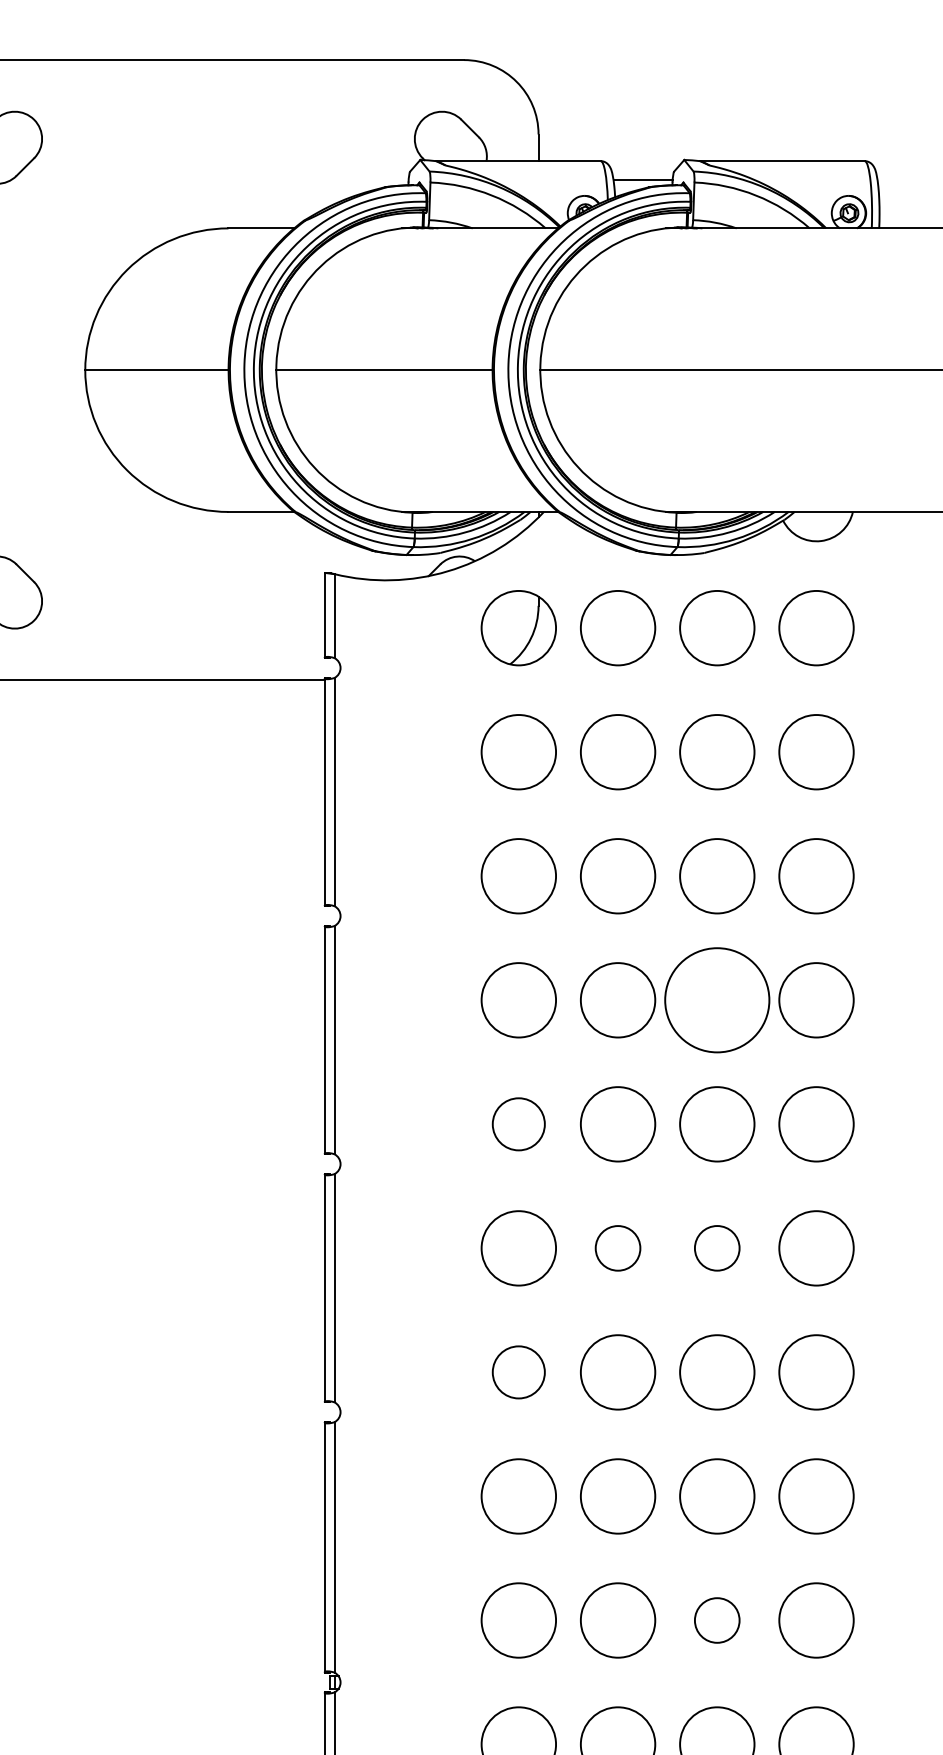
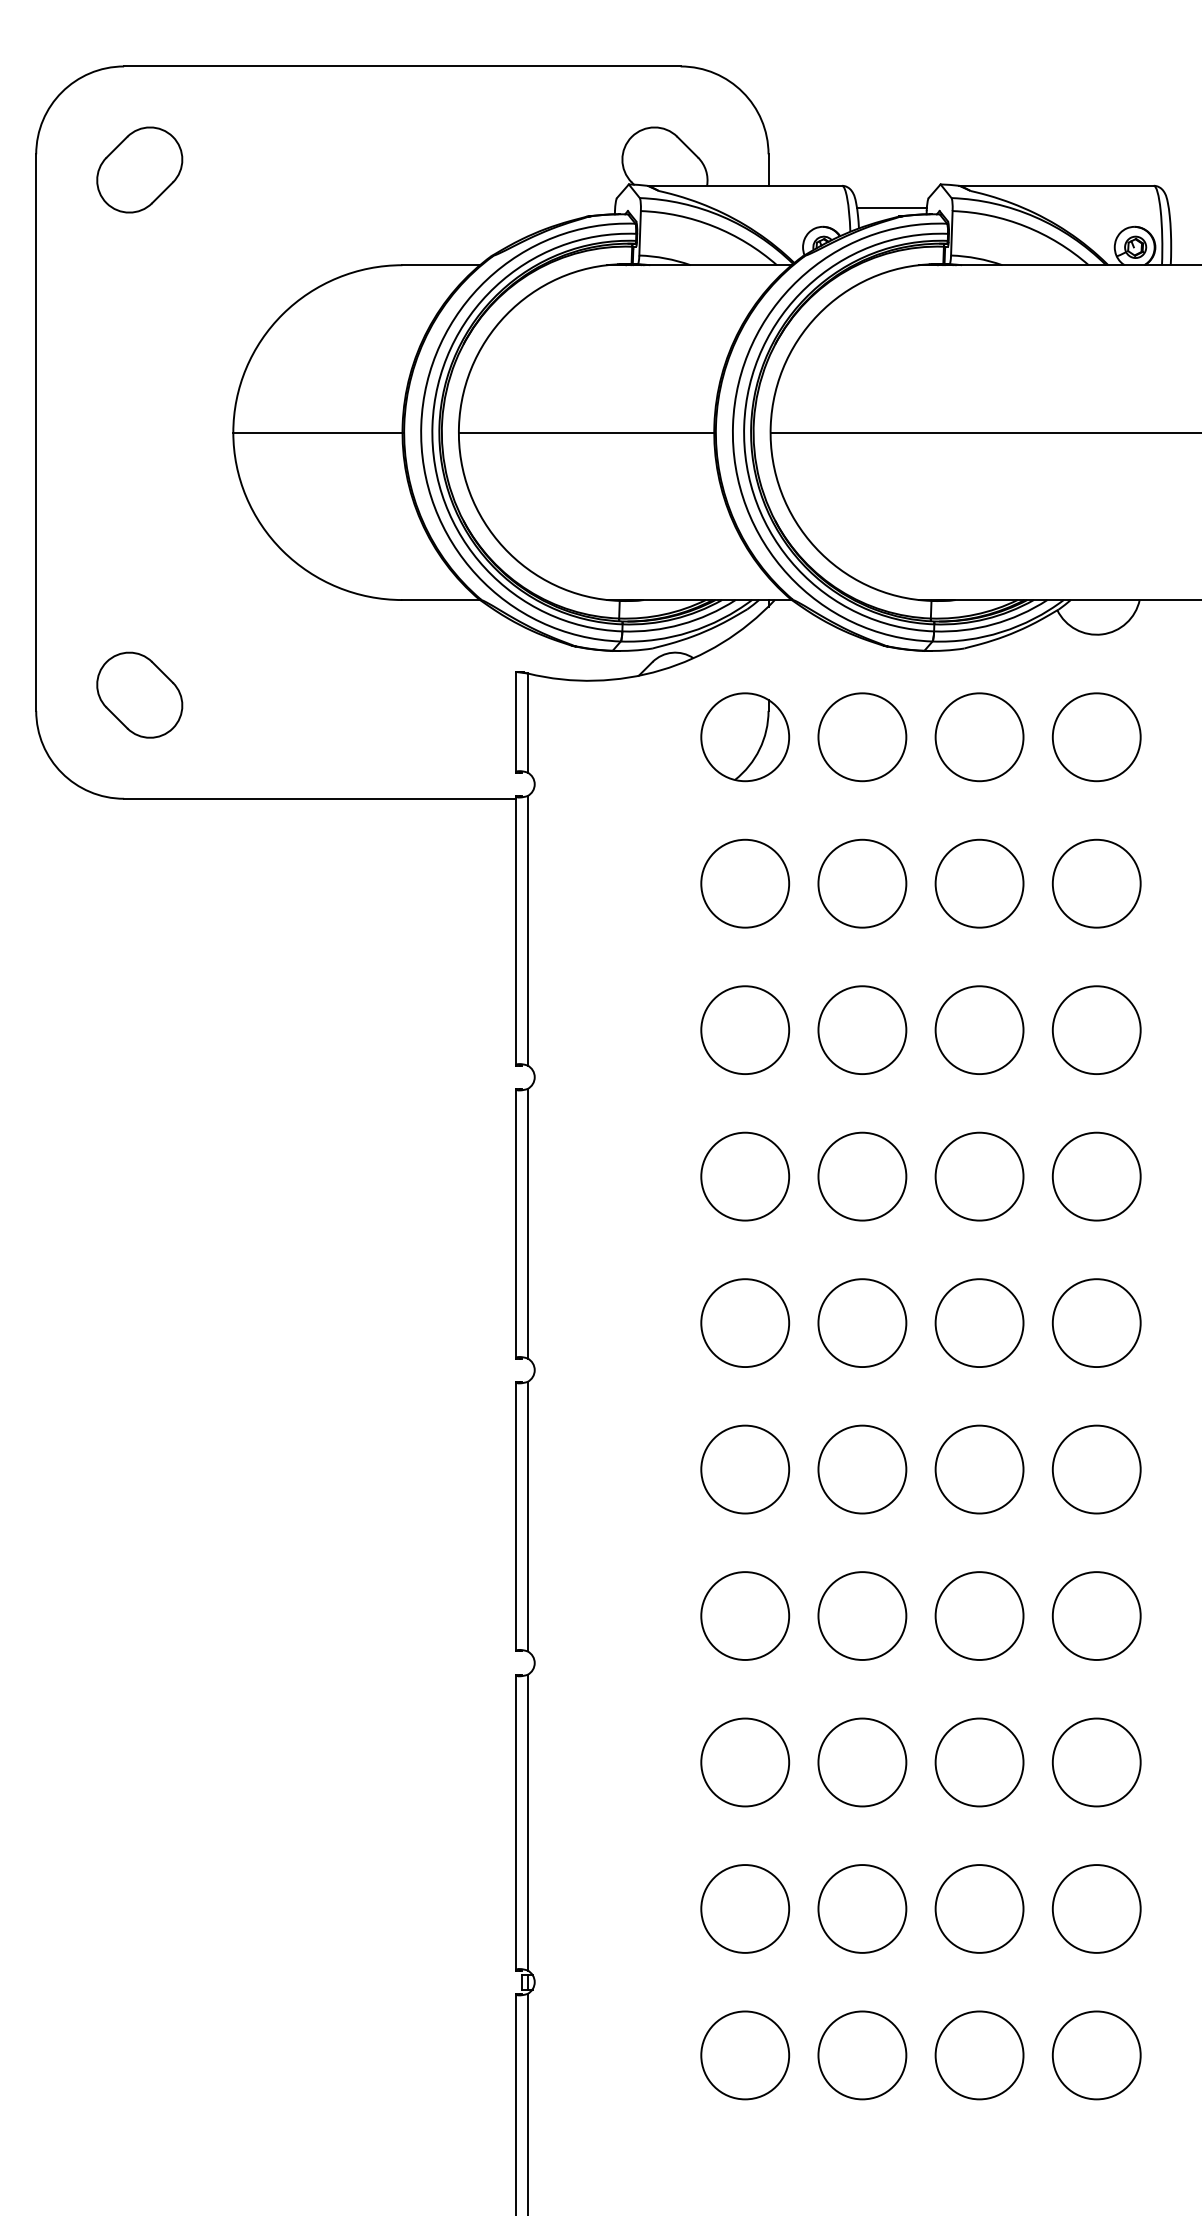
circle: (717, 1000) -> (979, 1176), size x0.71
circle: (519, 1124) -> (745, 1323), size x1.43
circle: (618, 1248) -> (862, 1469), size x1.67
circle: (717, 1248) -> (979, 1469), size x1.67
circle: (519, 1371) -> (745, 1615), size x1.43
circle: (717, 1620) -> (979, 1908), size x1.67

